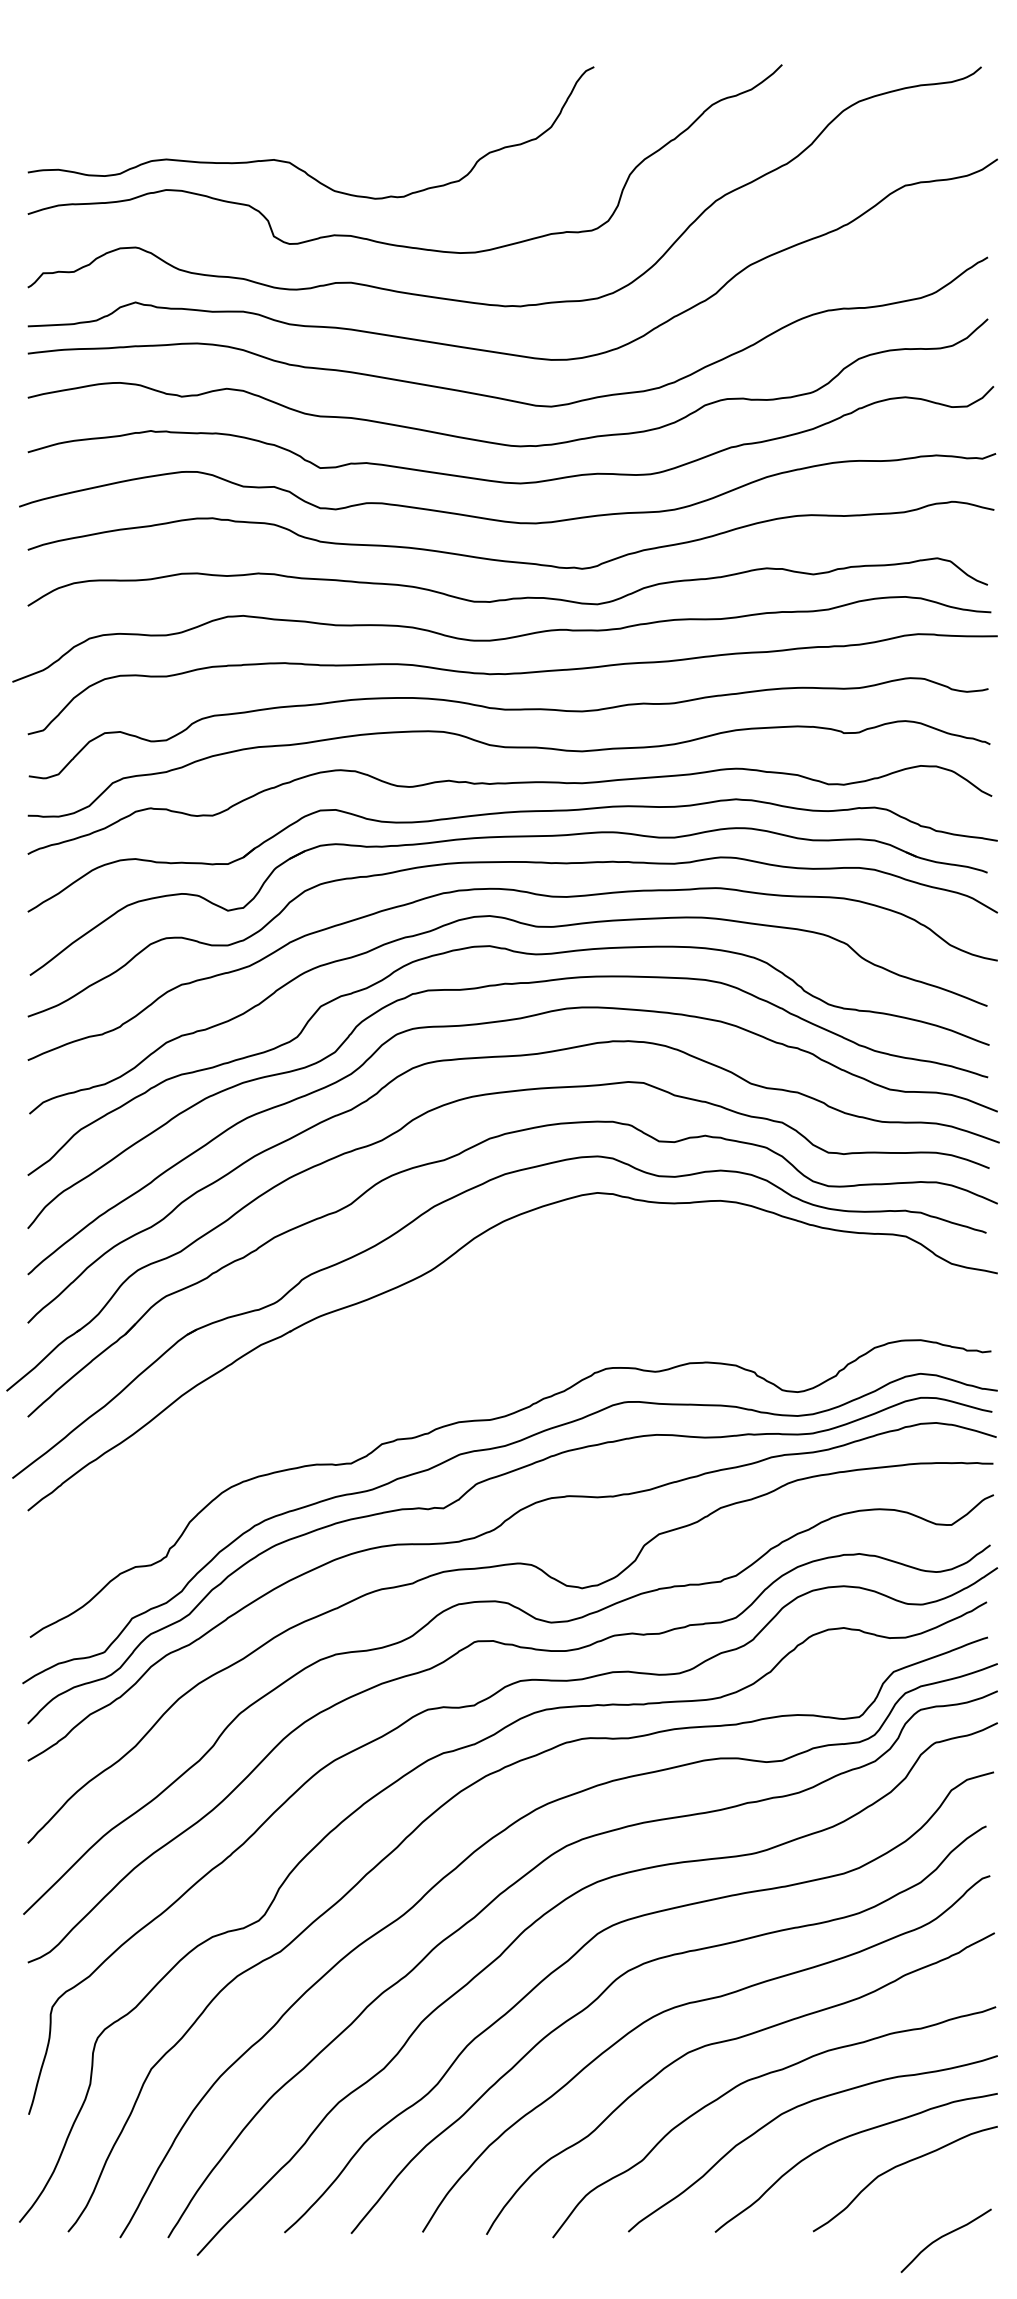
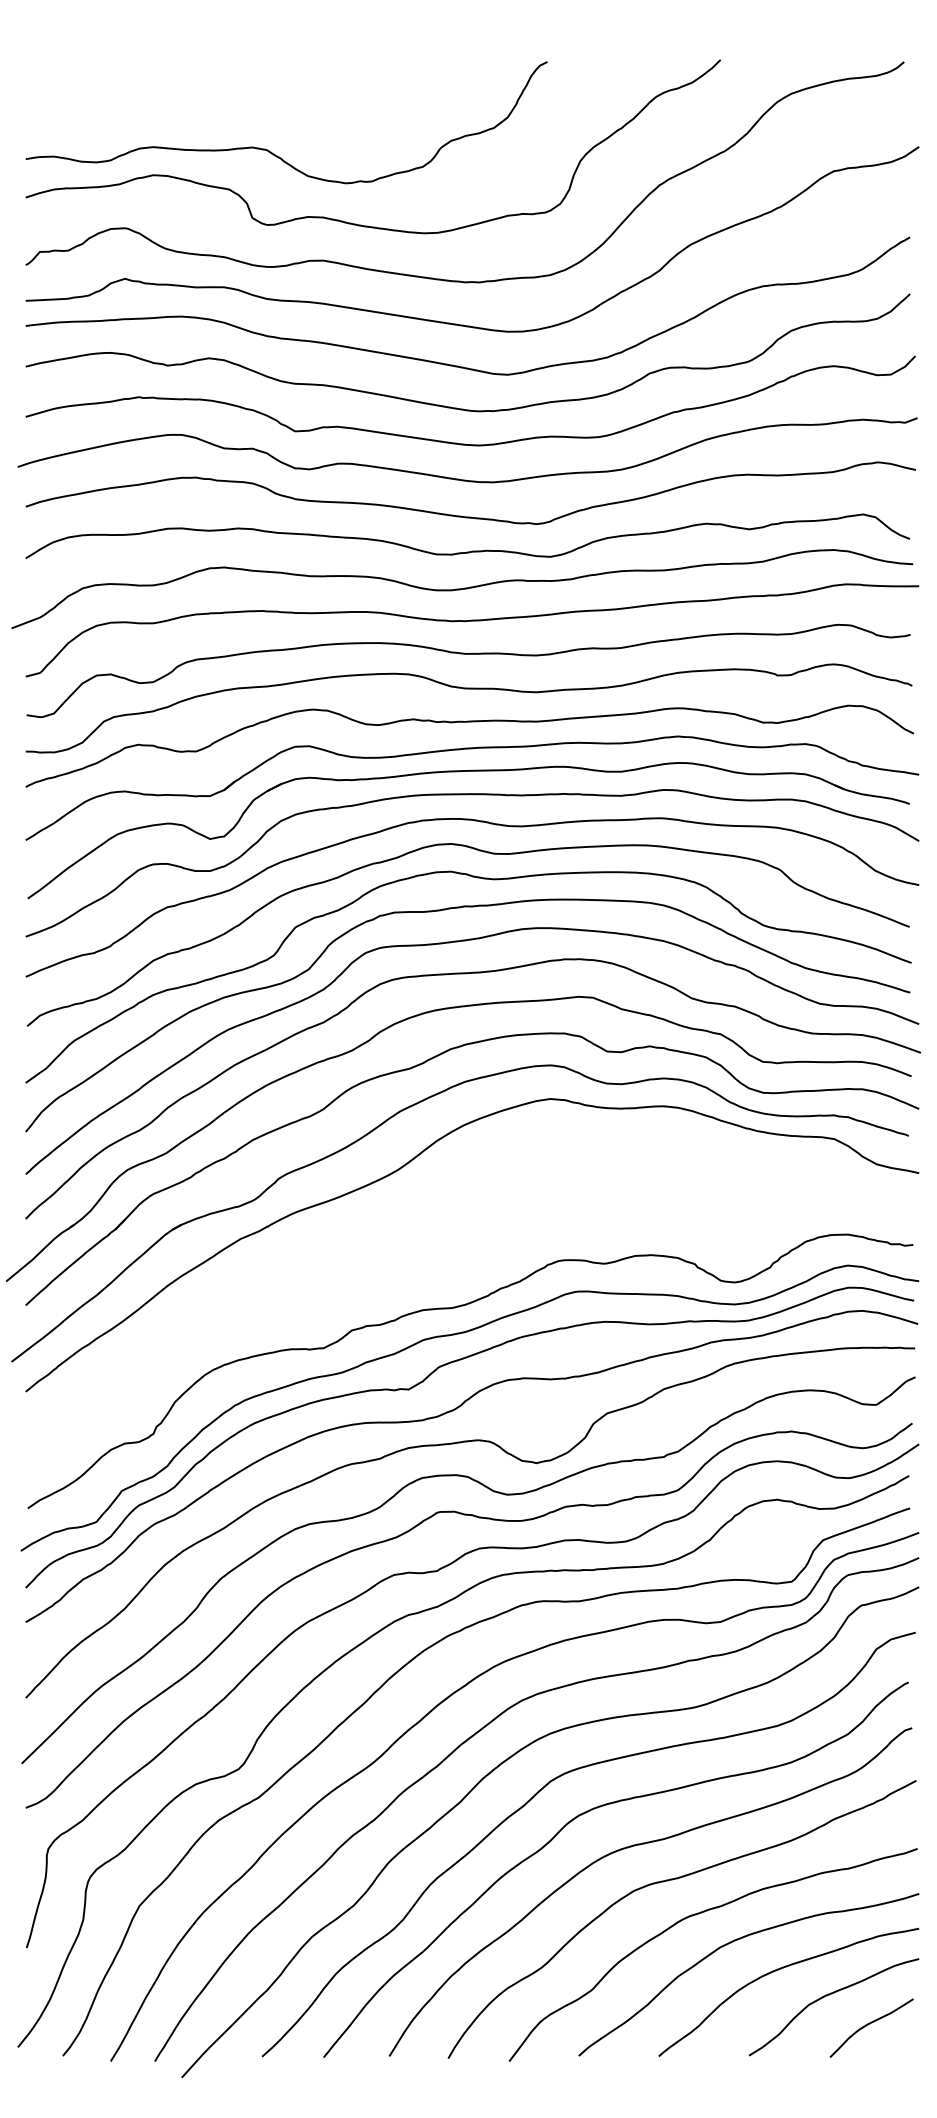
curve: (944, 2236) -> (870, 2024), moved

